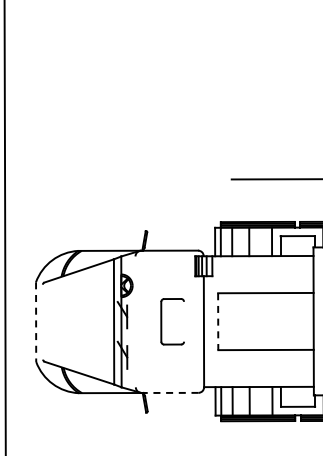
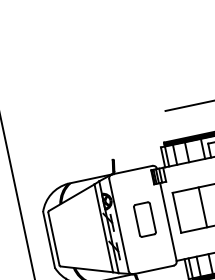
line: (42, 321) -> (53, 238), added
line: (135, 321) -> (118, 224), added
line: (184, 321) -> (153, 217), added
line: (255, 321) -> (203, 207), added
line: (36, 322) -> (49, 240), dashed -> solid
line: (218, 322) -> (177, 213), dashed -> solid
line: (169, 392) -> (153, 269), dashed -> solid

